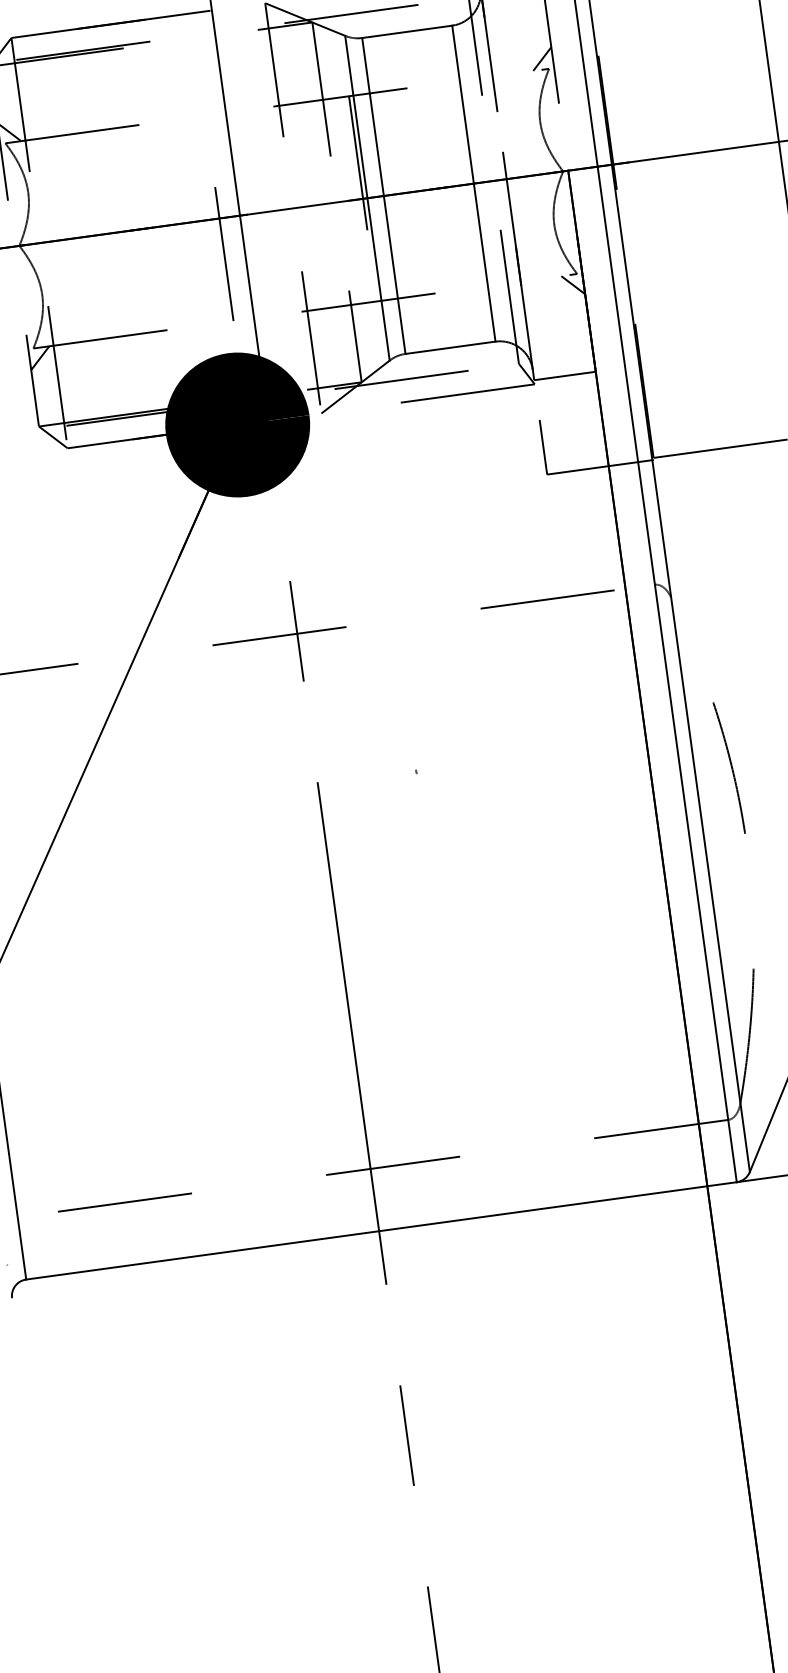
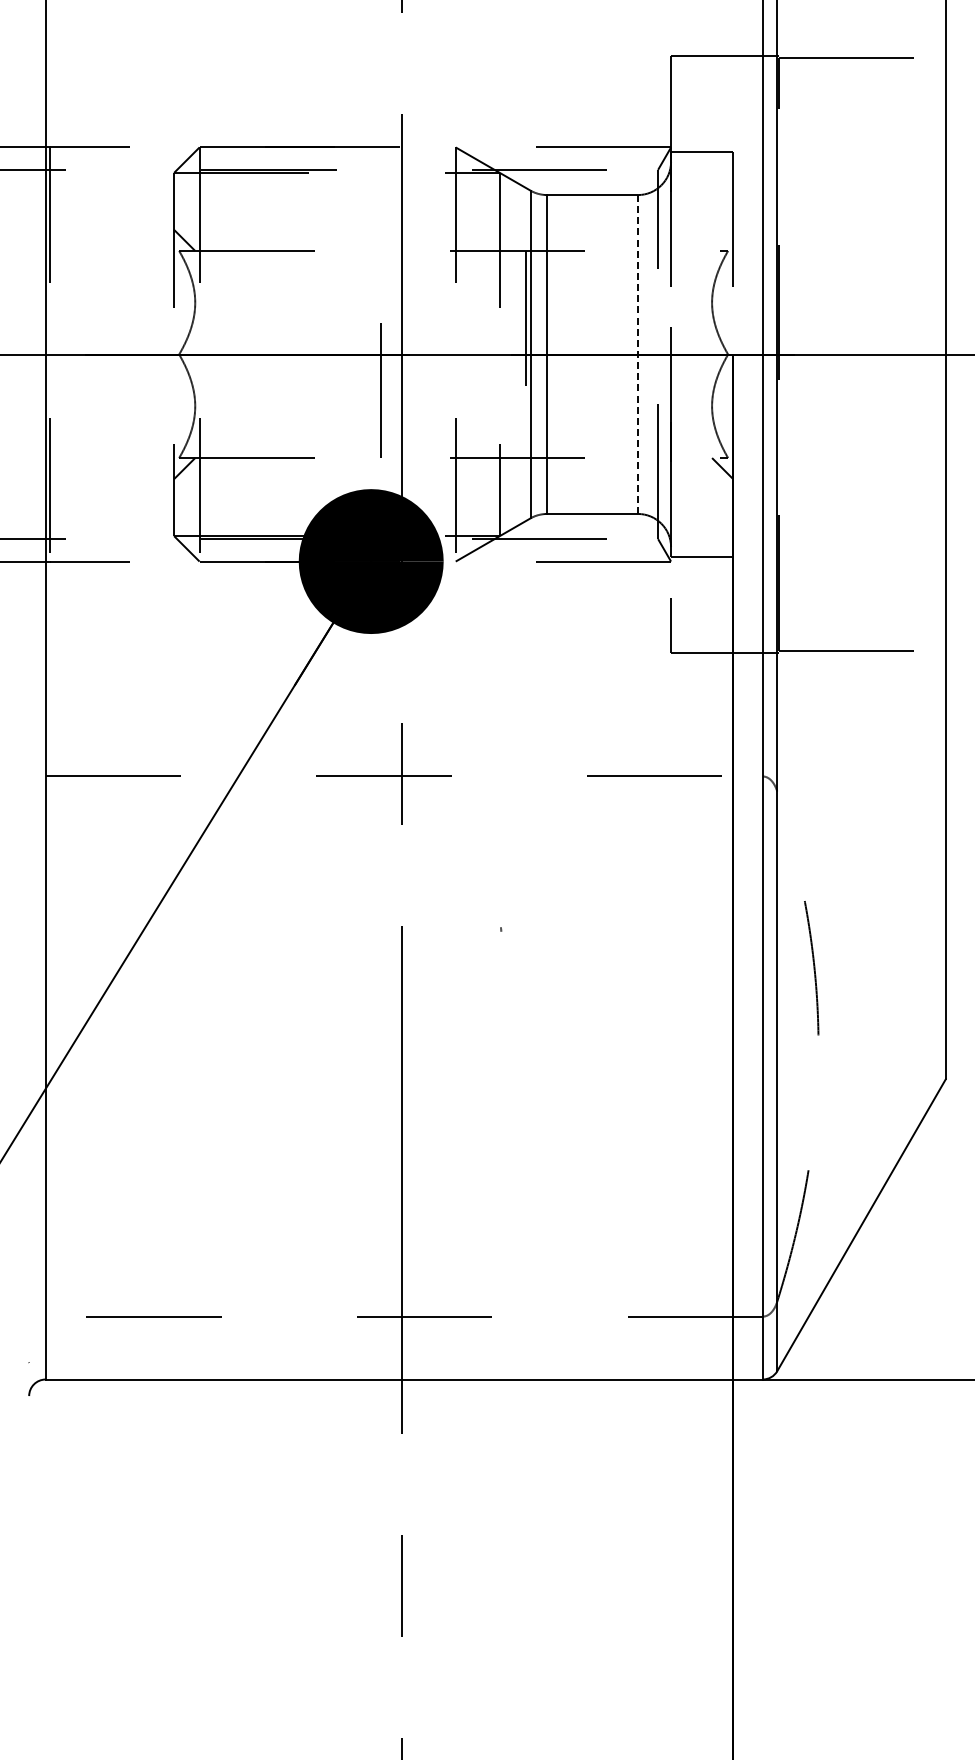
line: (542, 58) -> (722, 239), removed
line: (473, 183) -> (637, 354), solid -> dashed

